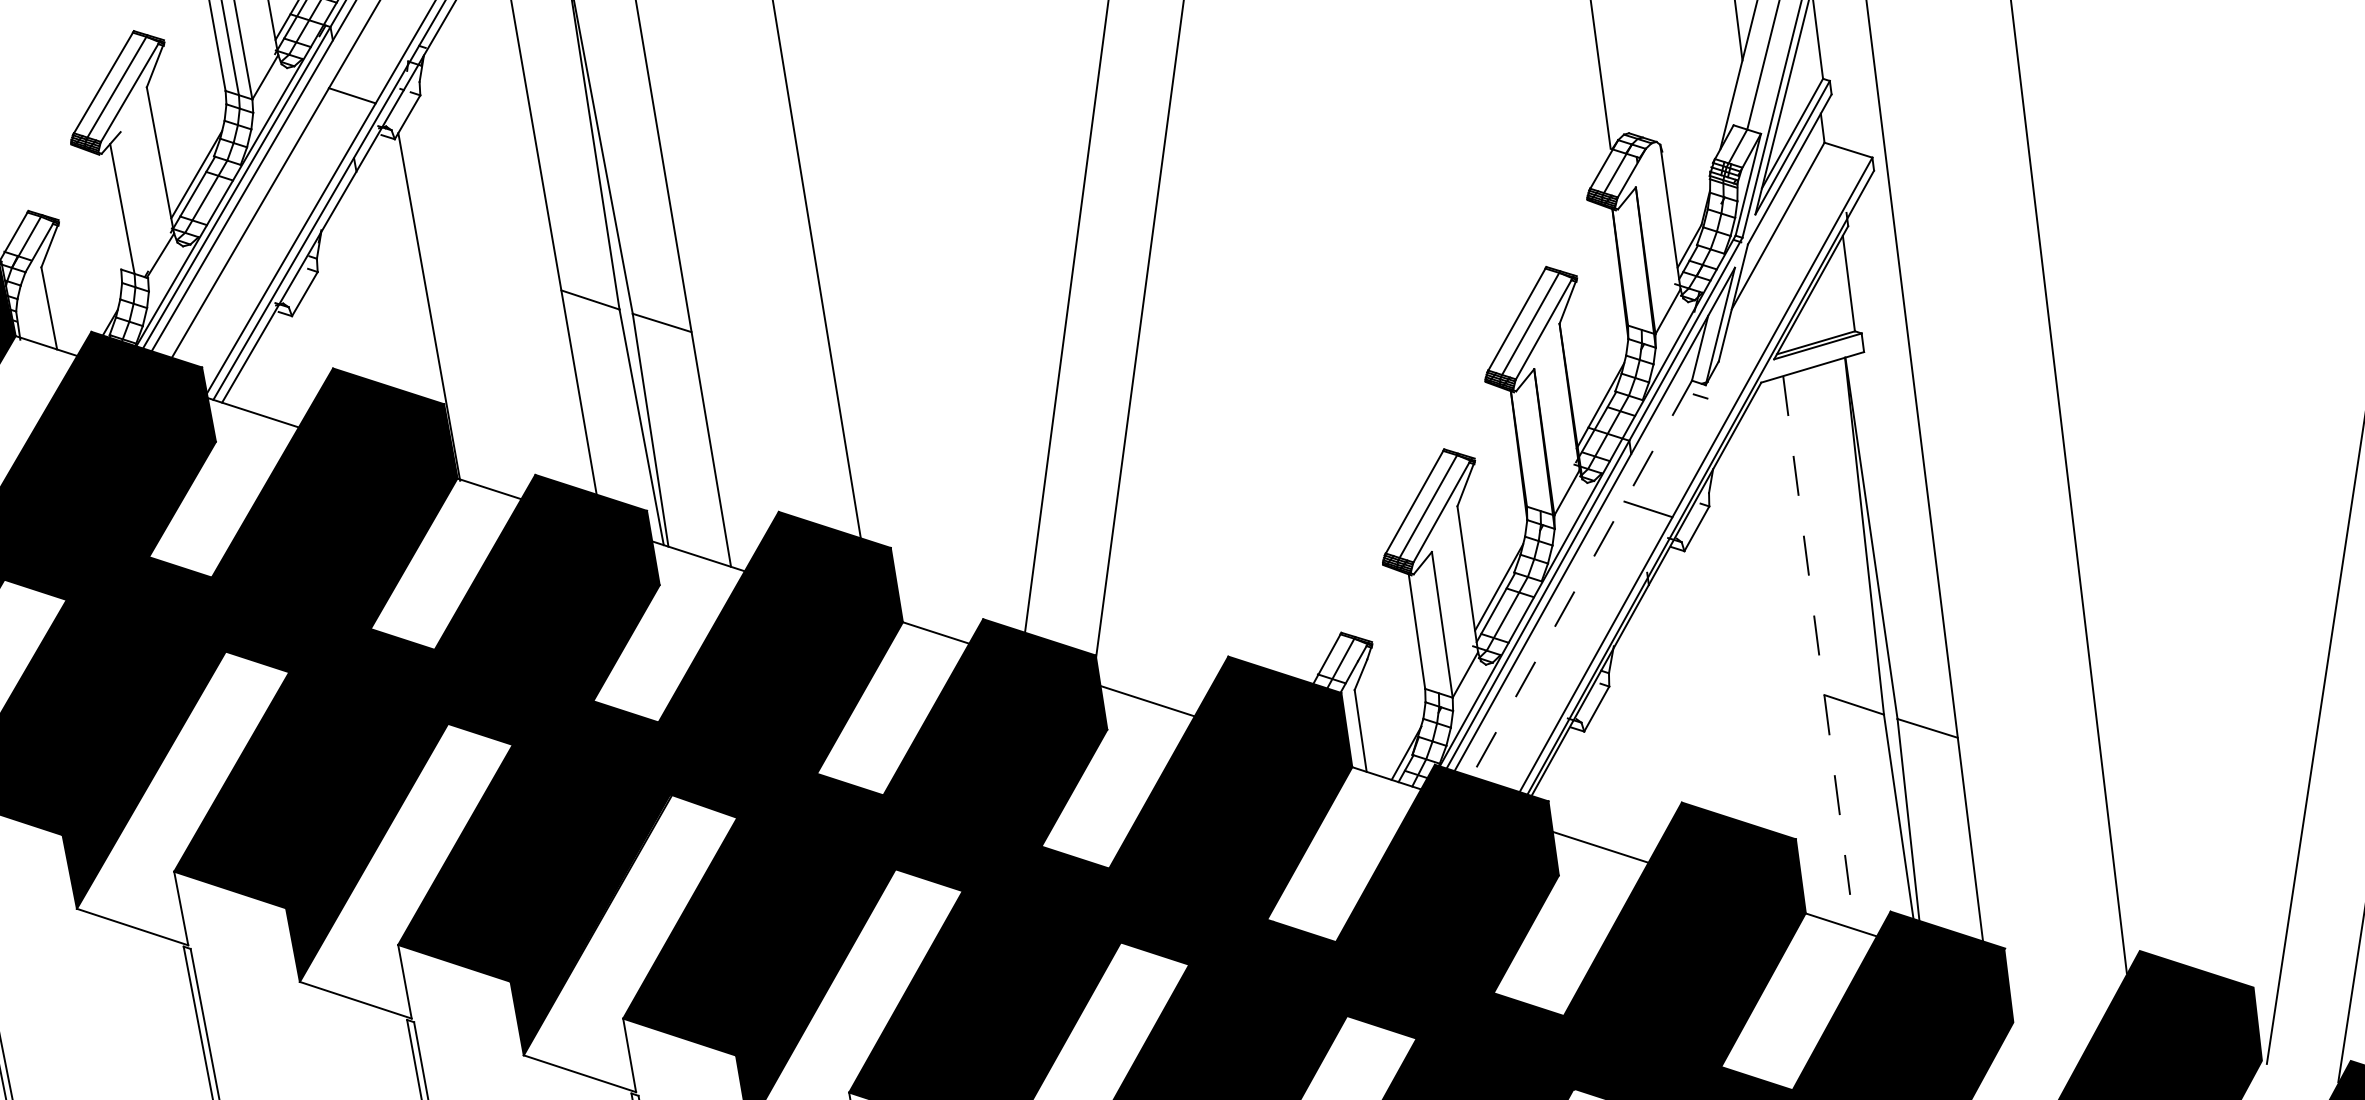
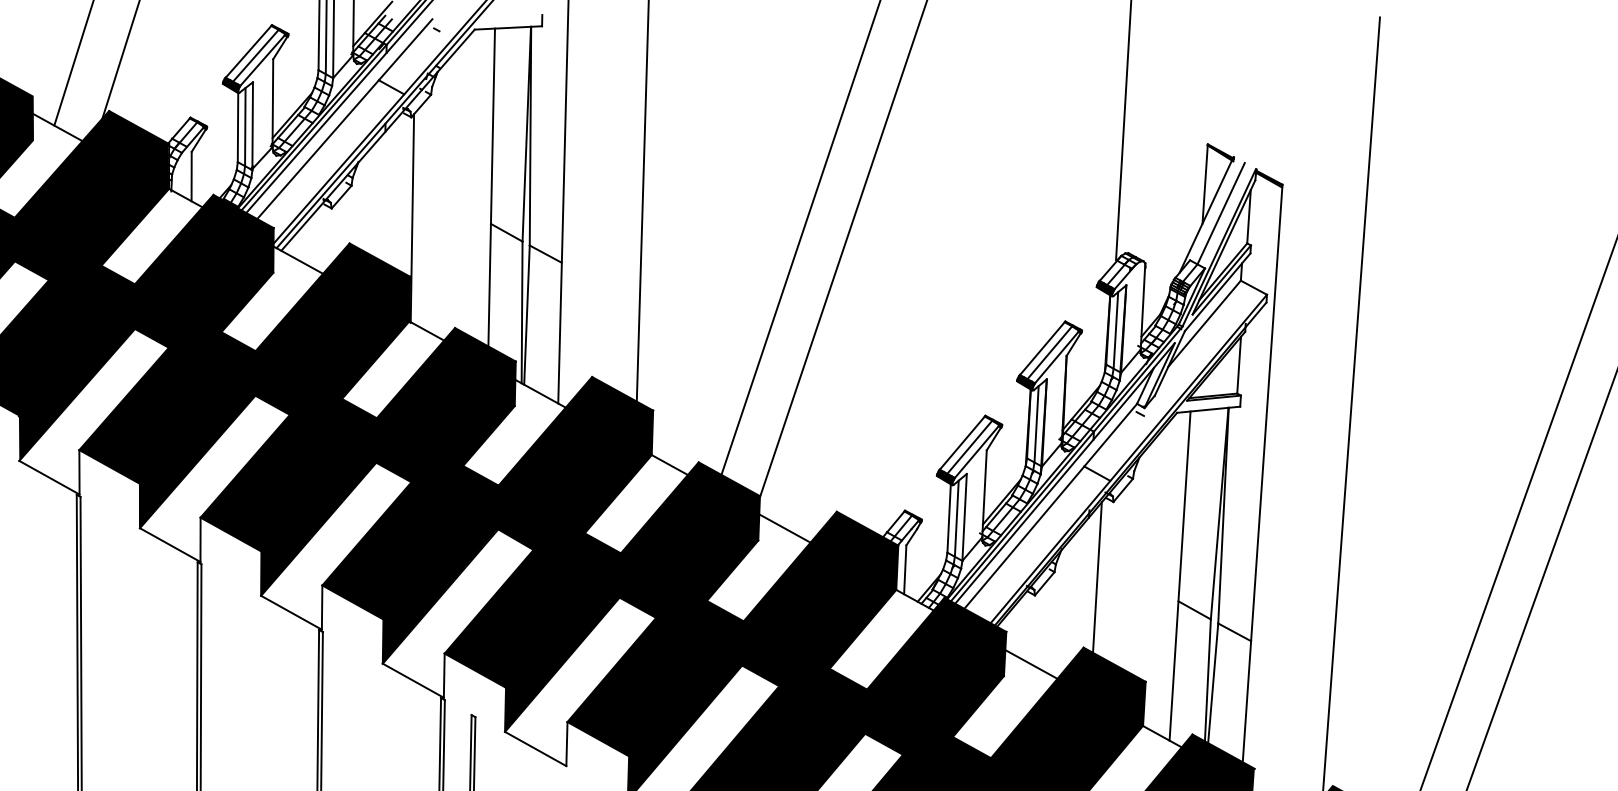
line: (134, 205) -> (252, 126), added
line: (108, 208) -> (237, 125), added
line: (1632, 265) -> (1115, 330), added
line: (1531, 447) -> (1036, 424), added
line: (1581, 578) -> (1050, 506), dashed -> solid
line: (1429, 629) -> (956, 518), added
line: (1819, 653) -> (1180, 576), dashed -> solid
line: (1682, 681) -> (1097, 577), added

